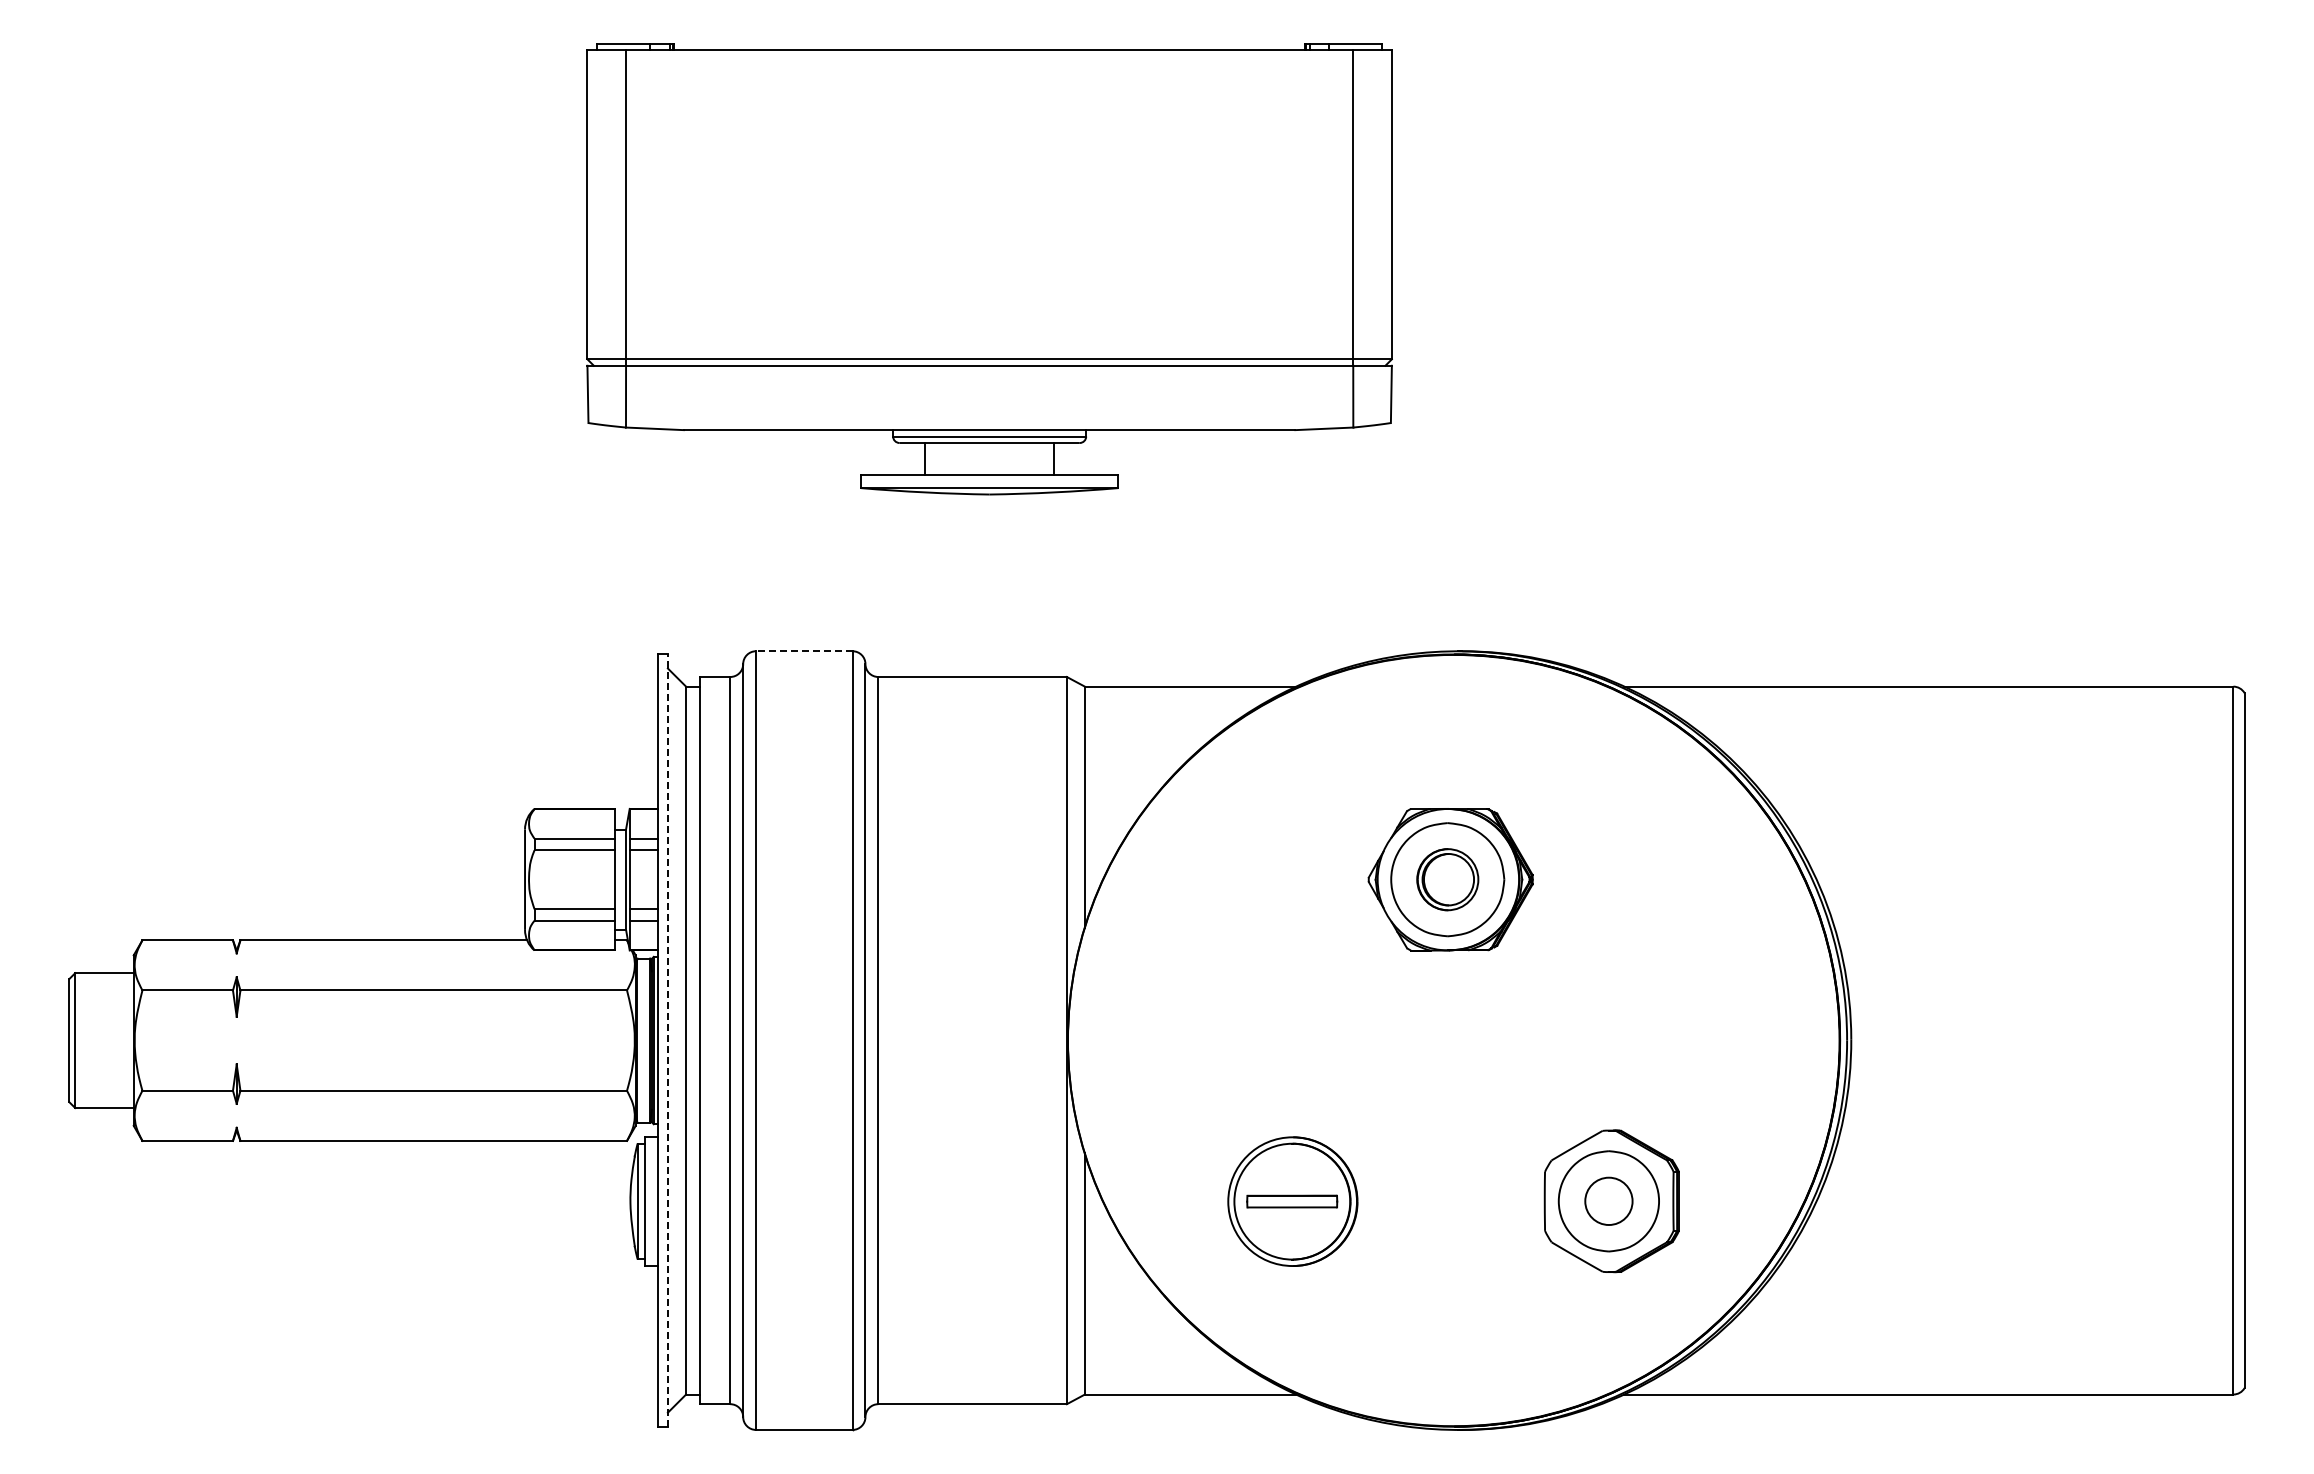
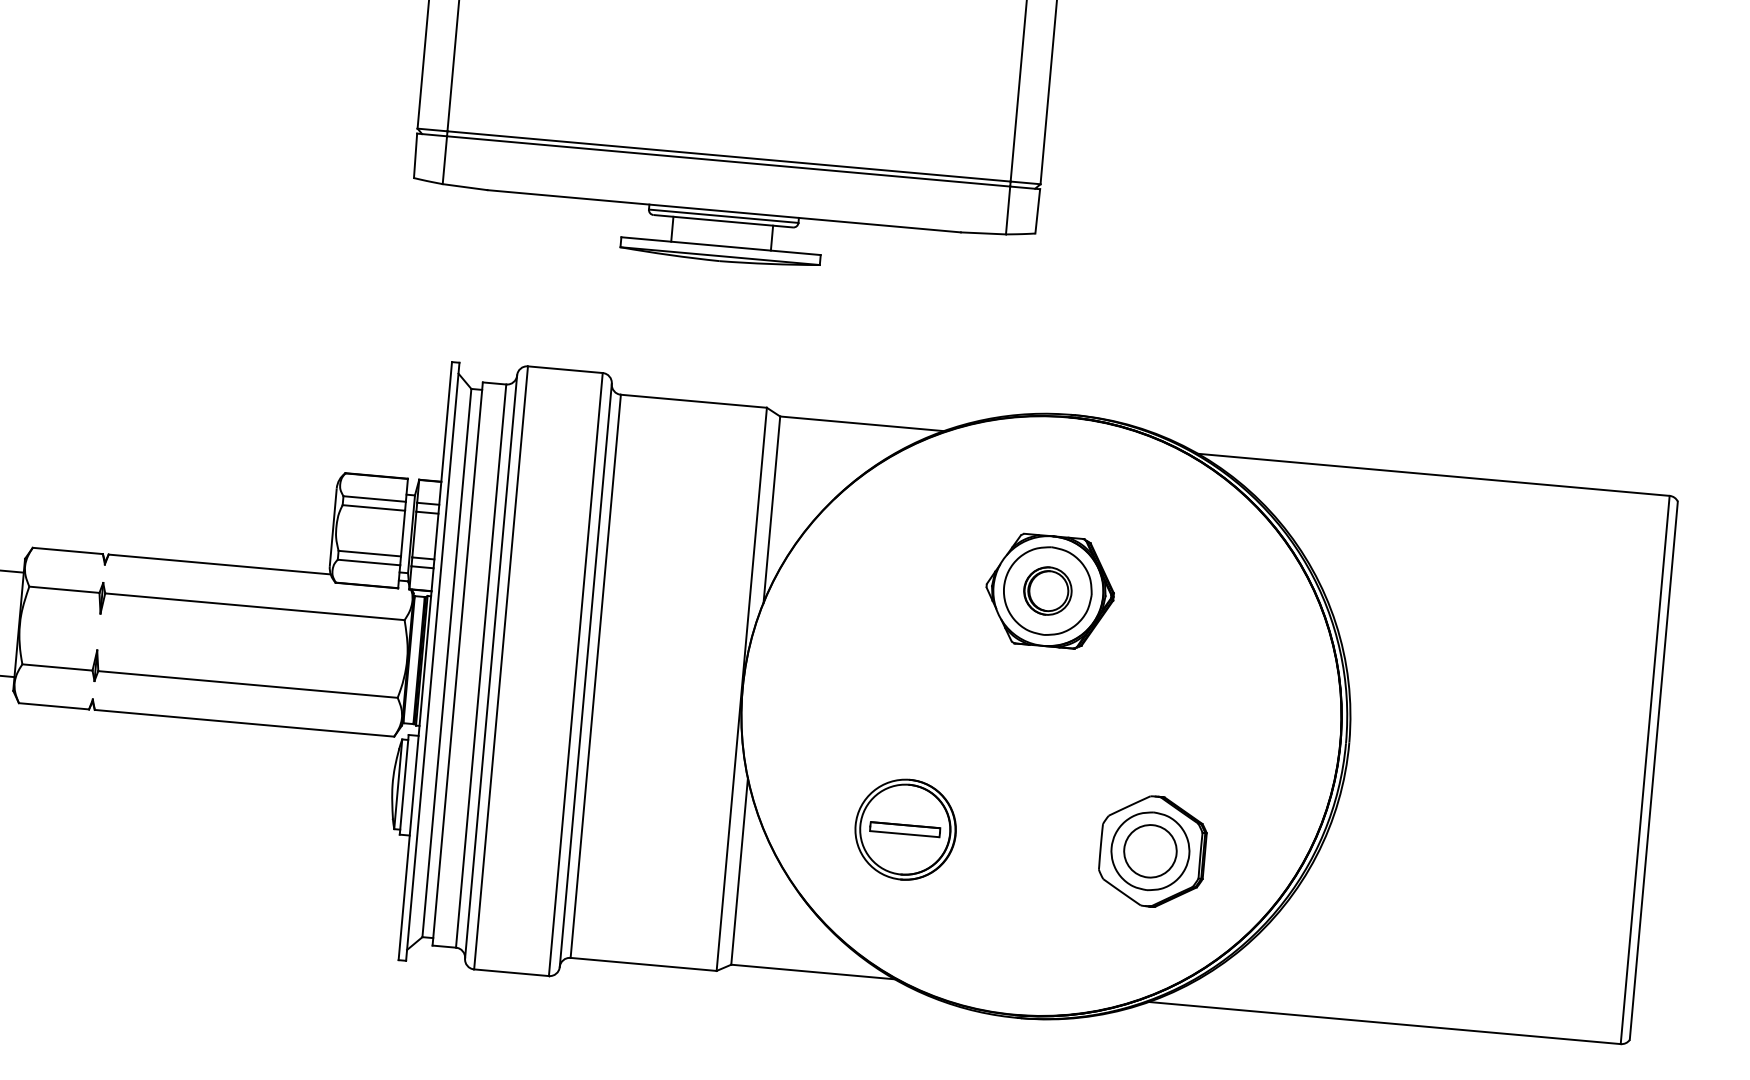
line: (803, 651) -> (564, 369), dashed -> solid
line: (667, 1040) -> (432, 661), dashed -> solid
circle: (1608, 1201) -> (1150, 851), size x1.43

